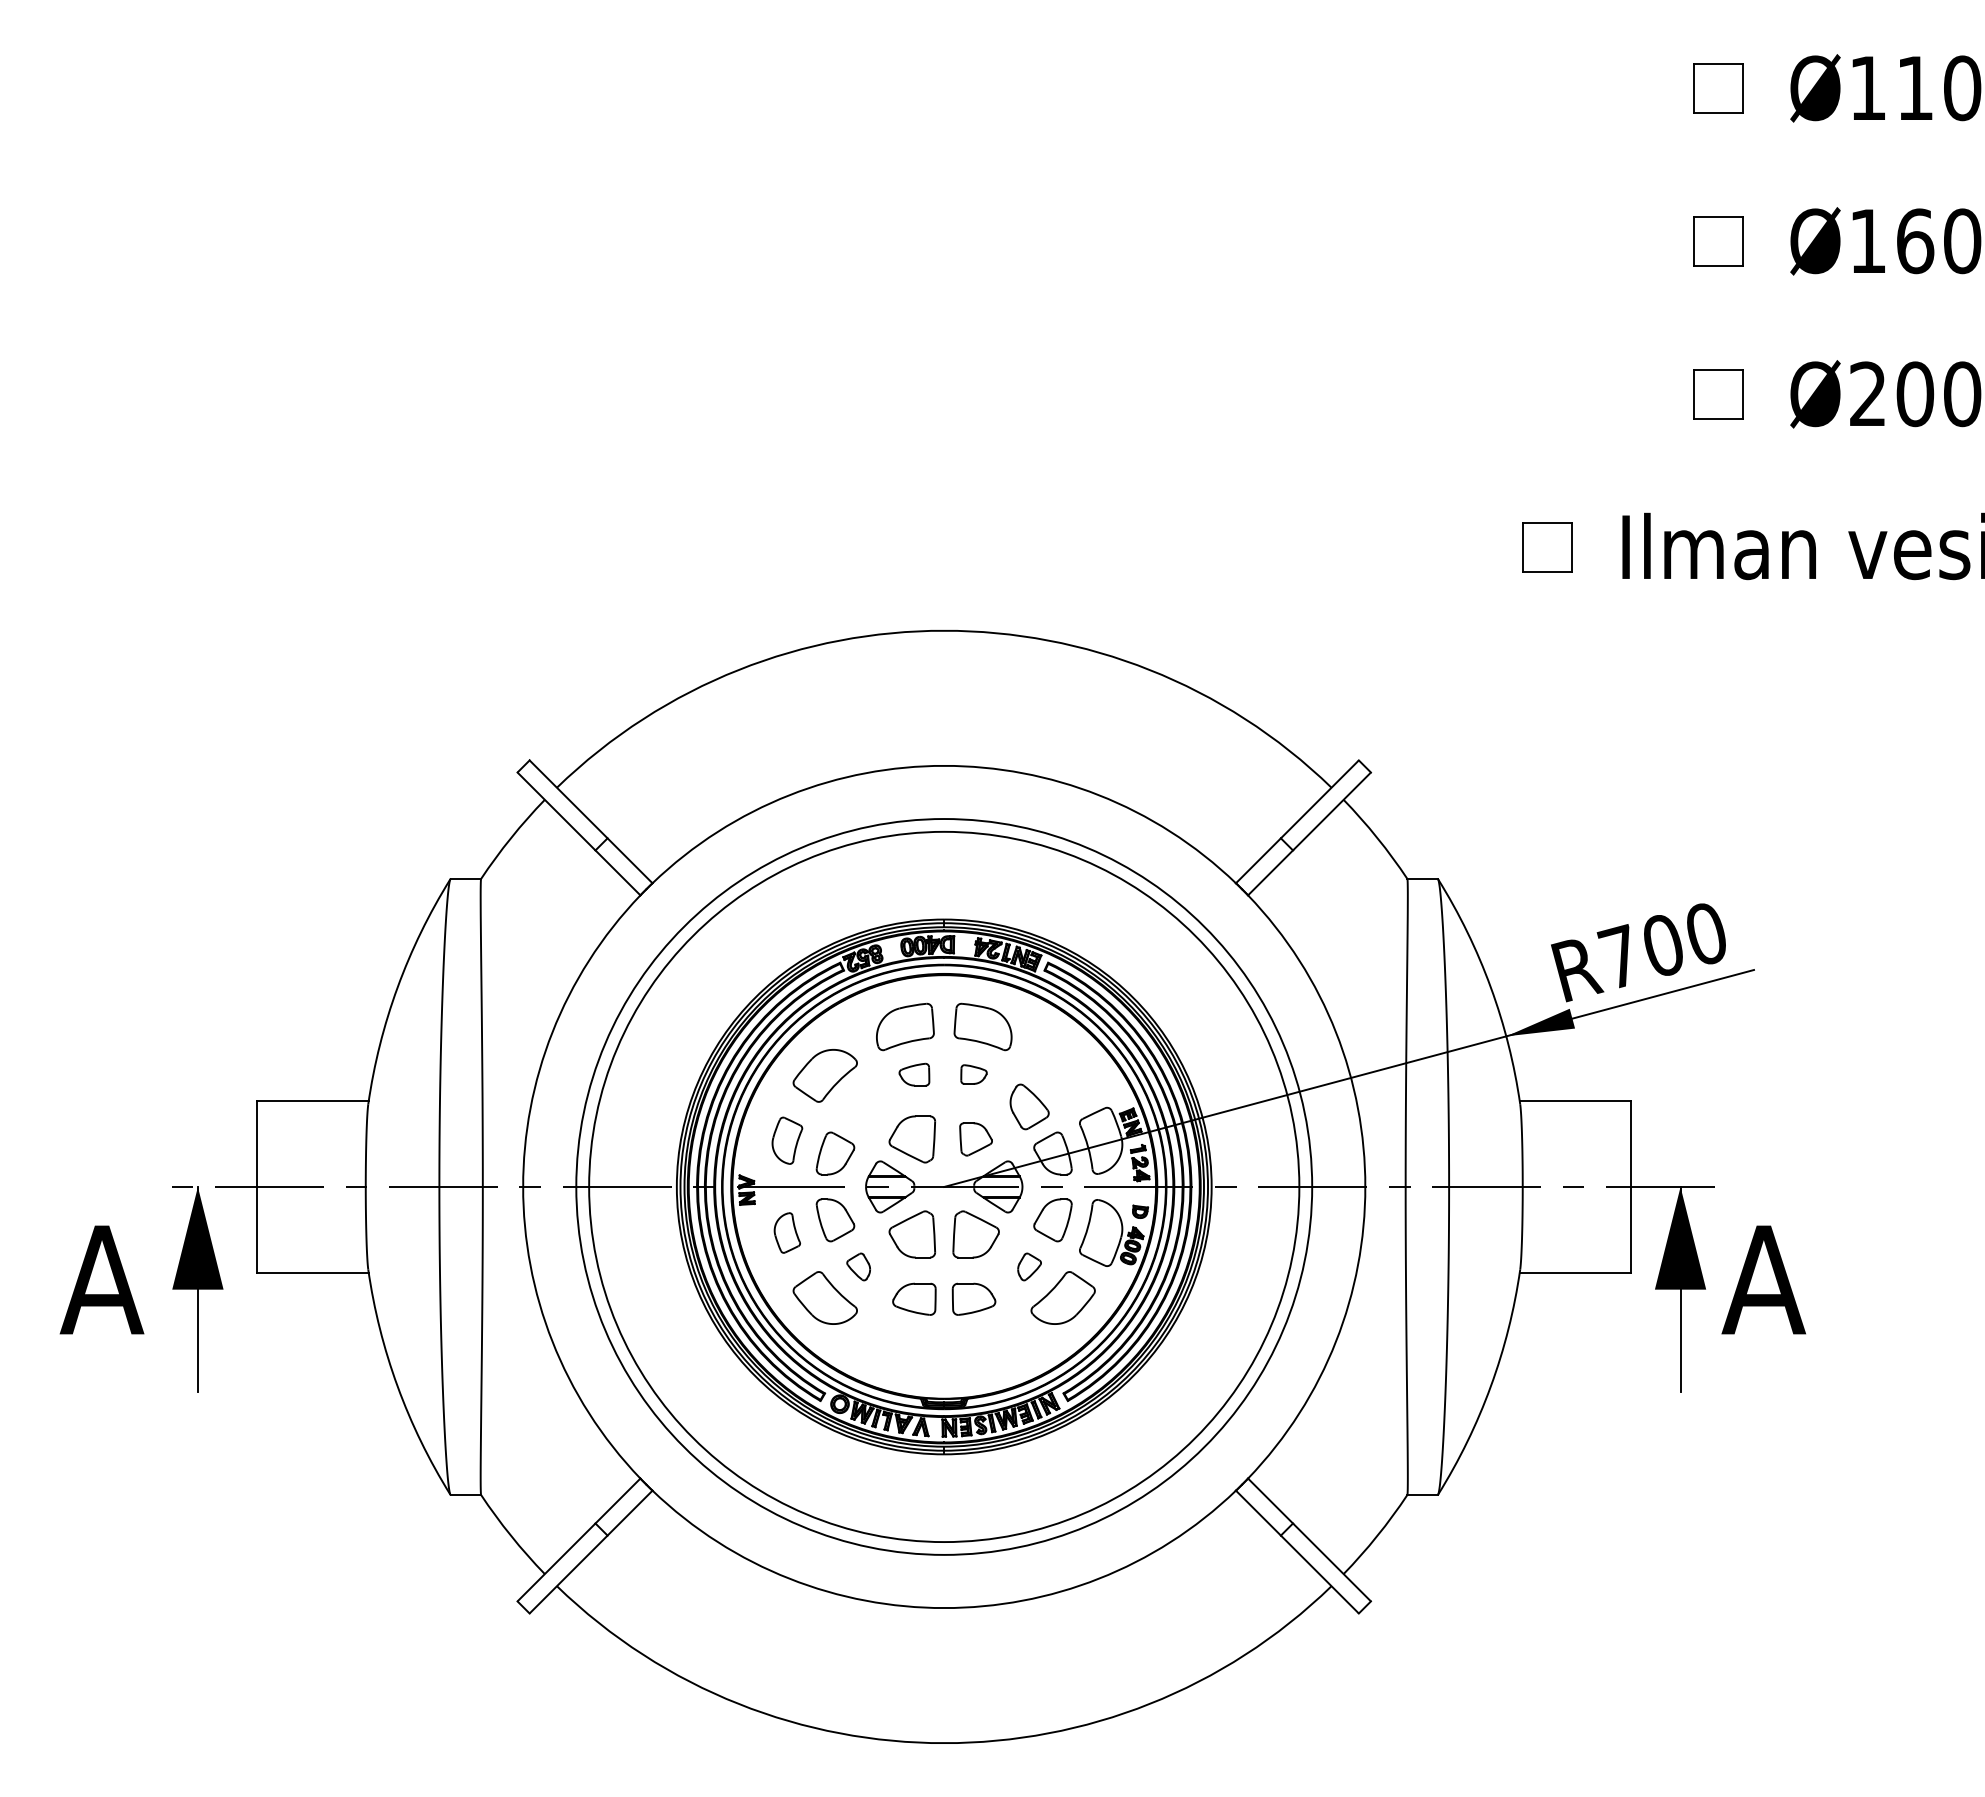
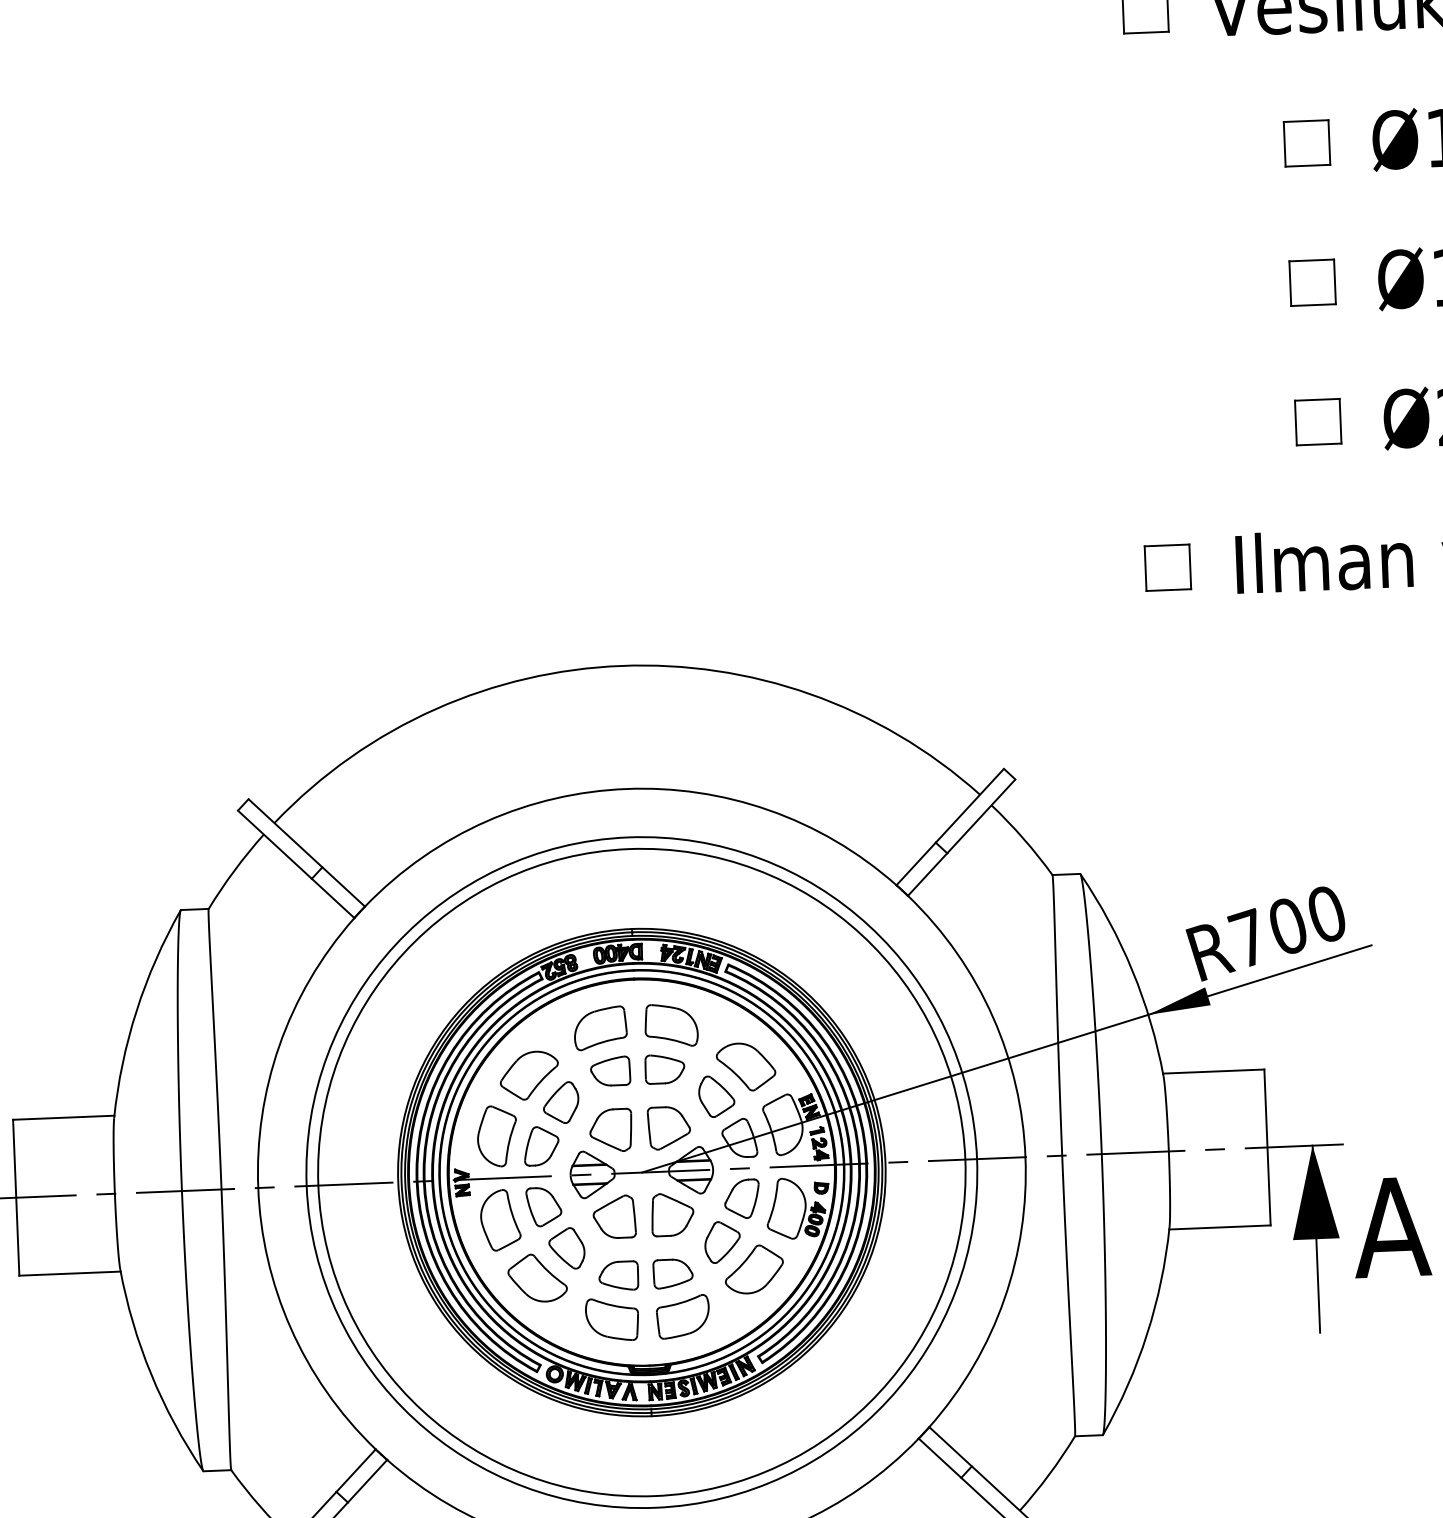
part: (914, 1074) -> (610, 1071), size x1.43
part: (973, 1074) -> (664, 1069), size x1.67
part: (1062, 1075) -> (745, 1066), added
part: (858, 1106) -> (560, 1102), added
part: (975, 1139) -> (668, 1128), size x1.43
part: (787, 1140) -> (497, 1136), size x1.43
part: (787, 1232) -> (500, 1219), size x1.67
part: (858, 1266) -> (566, 1248), size x1.67
part: (1029, 1266) -> (722, 1241), size x1.67
part: (905, 1346) -> (612, 1319), added
part: (982, 1346) -> (682, 1316), added

